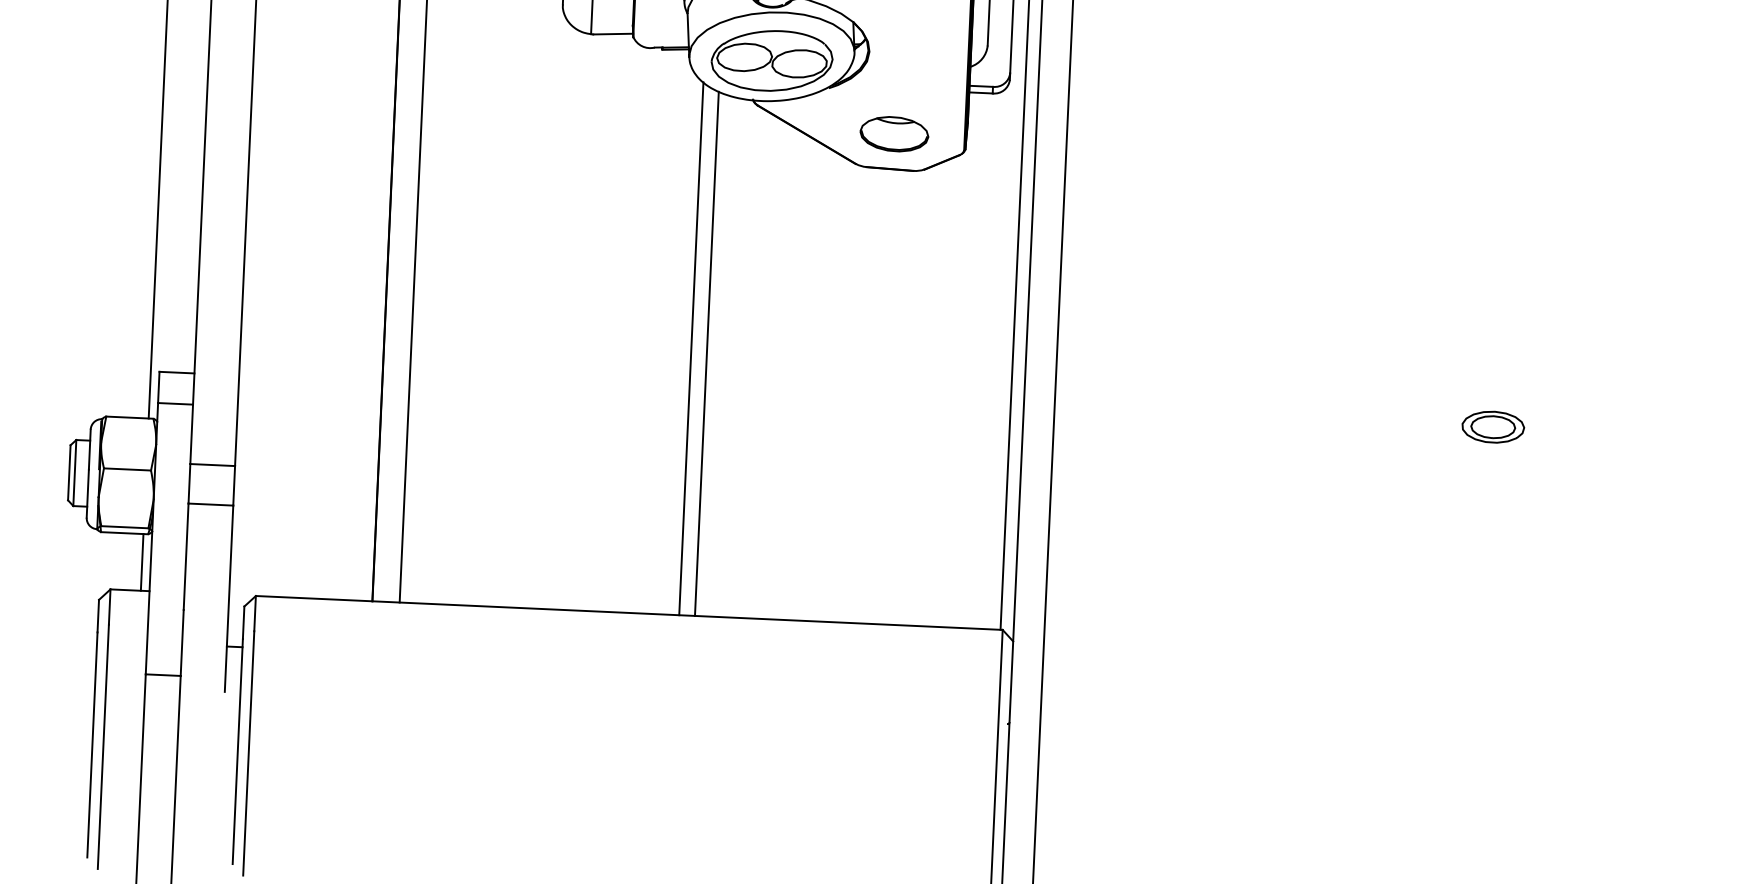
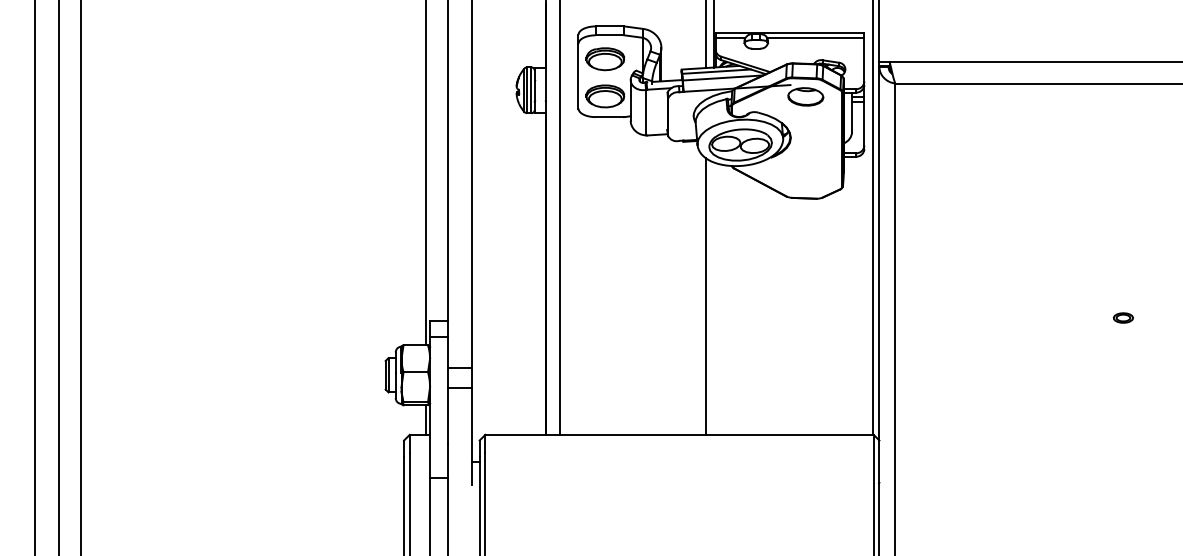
part: (893, 132) -> (805, 179), removed
line: (706, 353) -> (713, 298), removed
part: (1493, 426) -> (1123, 317), size x0.6

